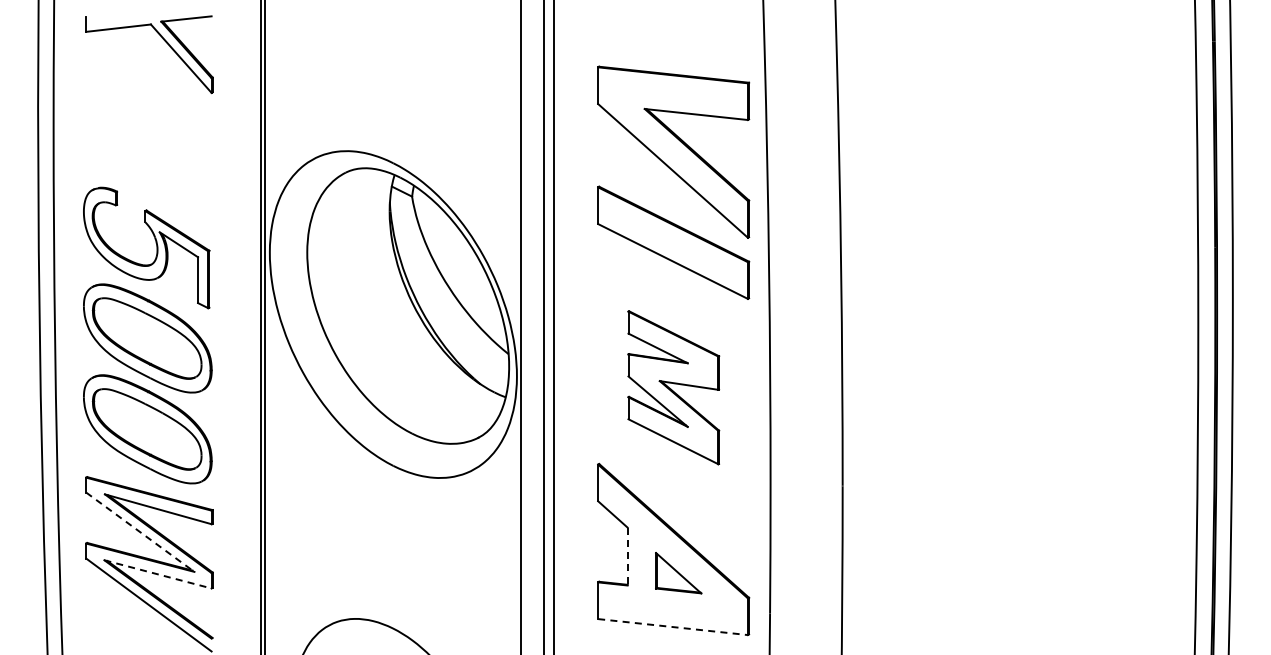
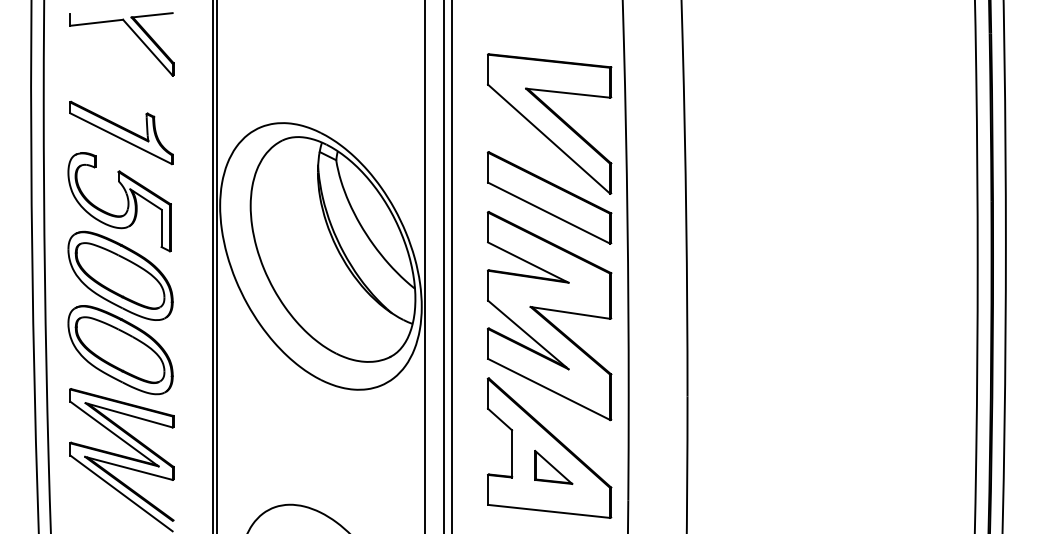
part: (148, 163) -> (121, 133), added
part: (673, 387) -> (549, 315), size x1.67
line: (140, 532) -> (114, 434), dashed -> solid
line: (627, 556) -> (511, 453), dashed -> solid
line: (158, 574) -> (129, 468), dashed -> solid
line: (673, 627) -> (549, 511), dashed -> solid

